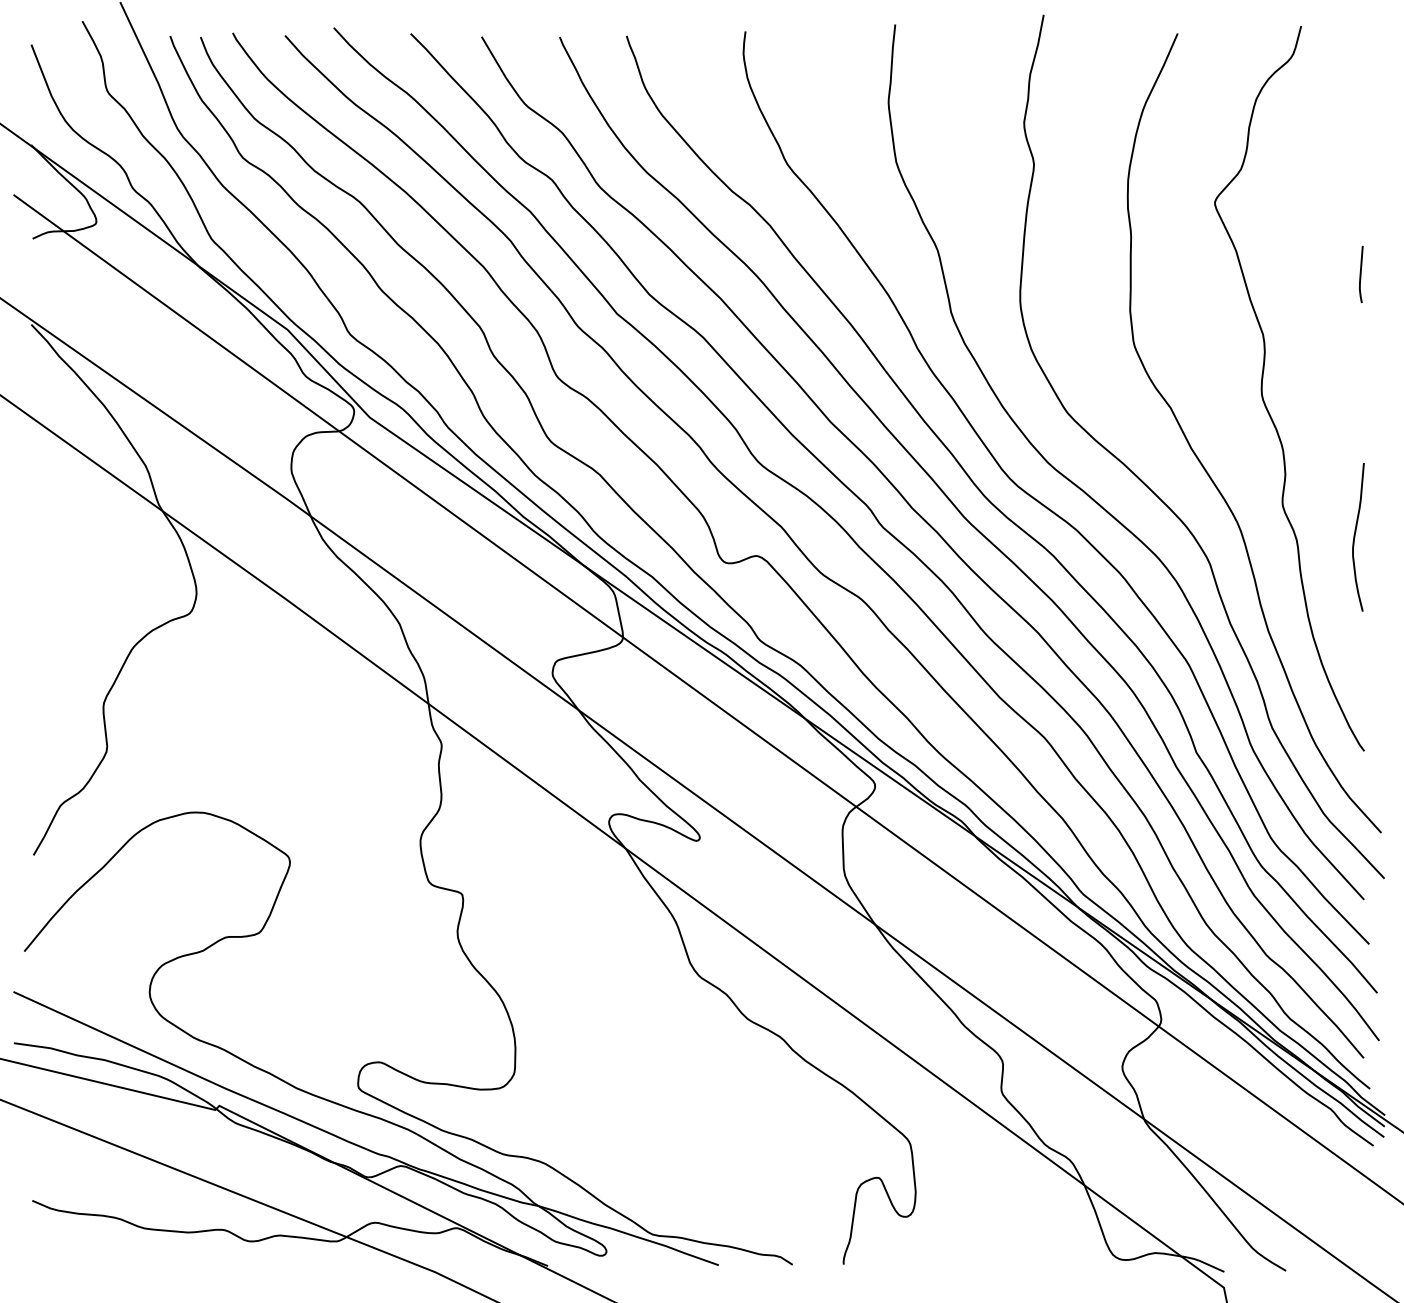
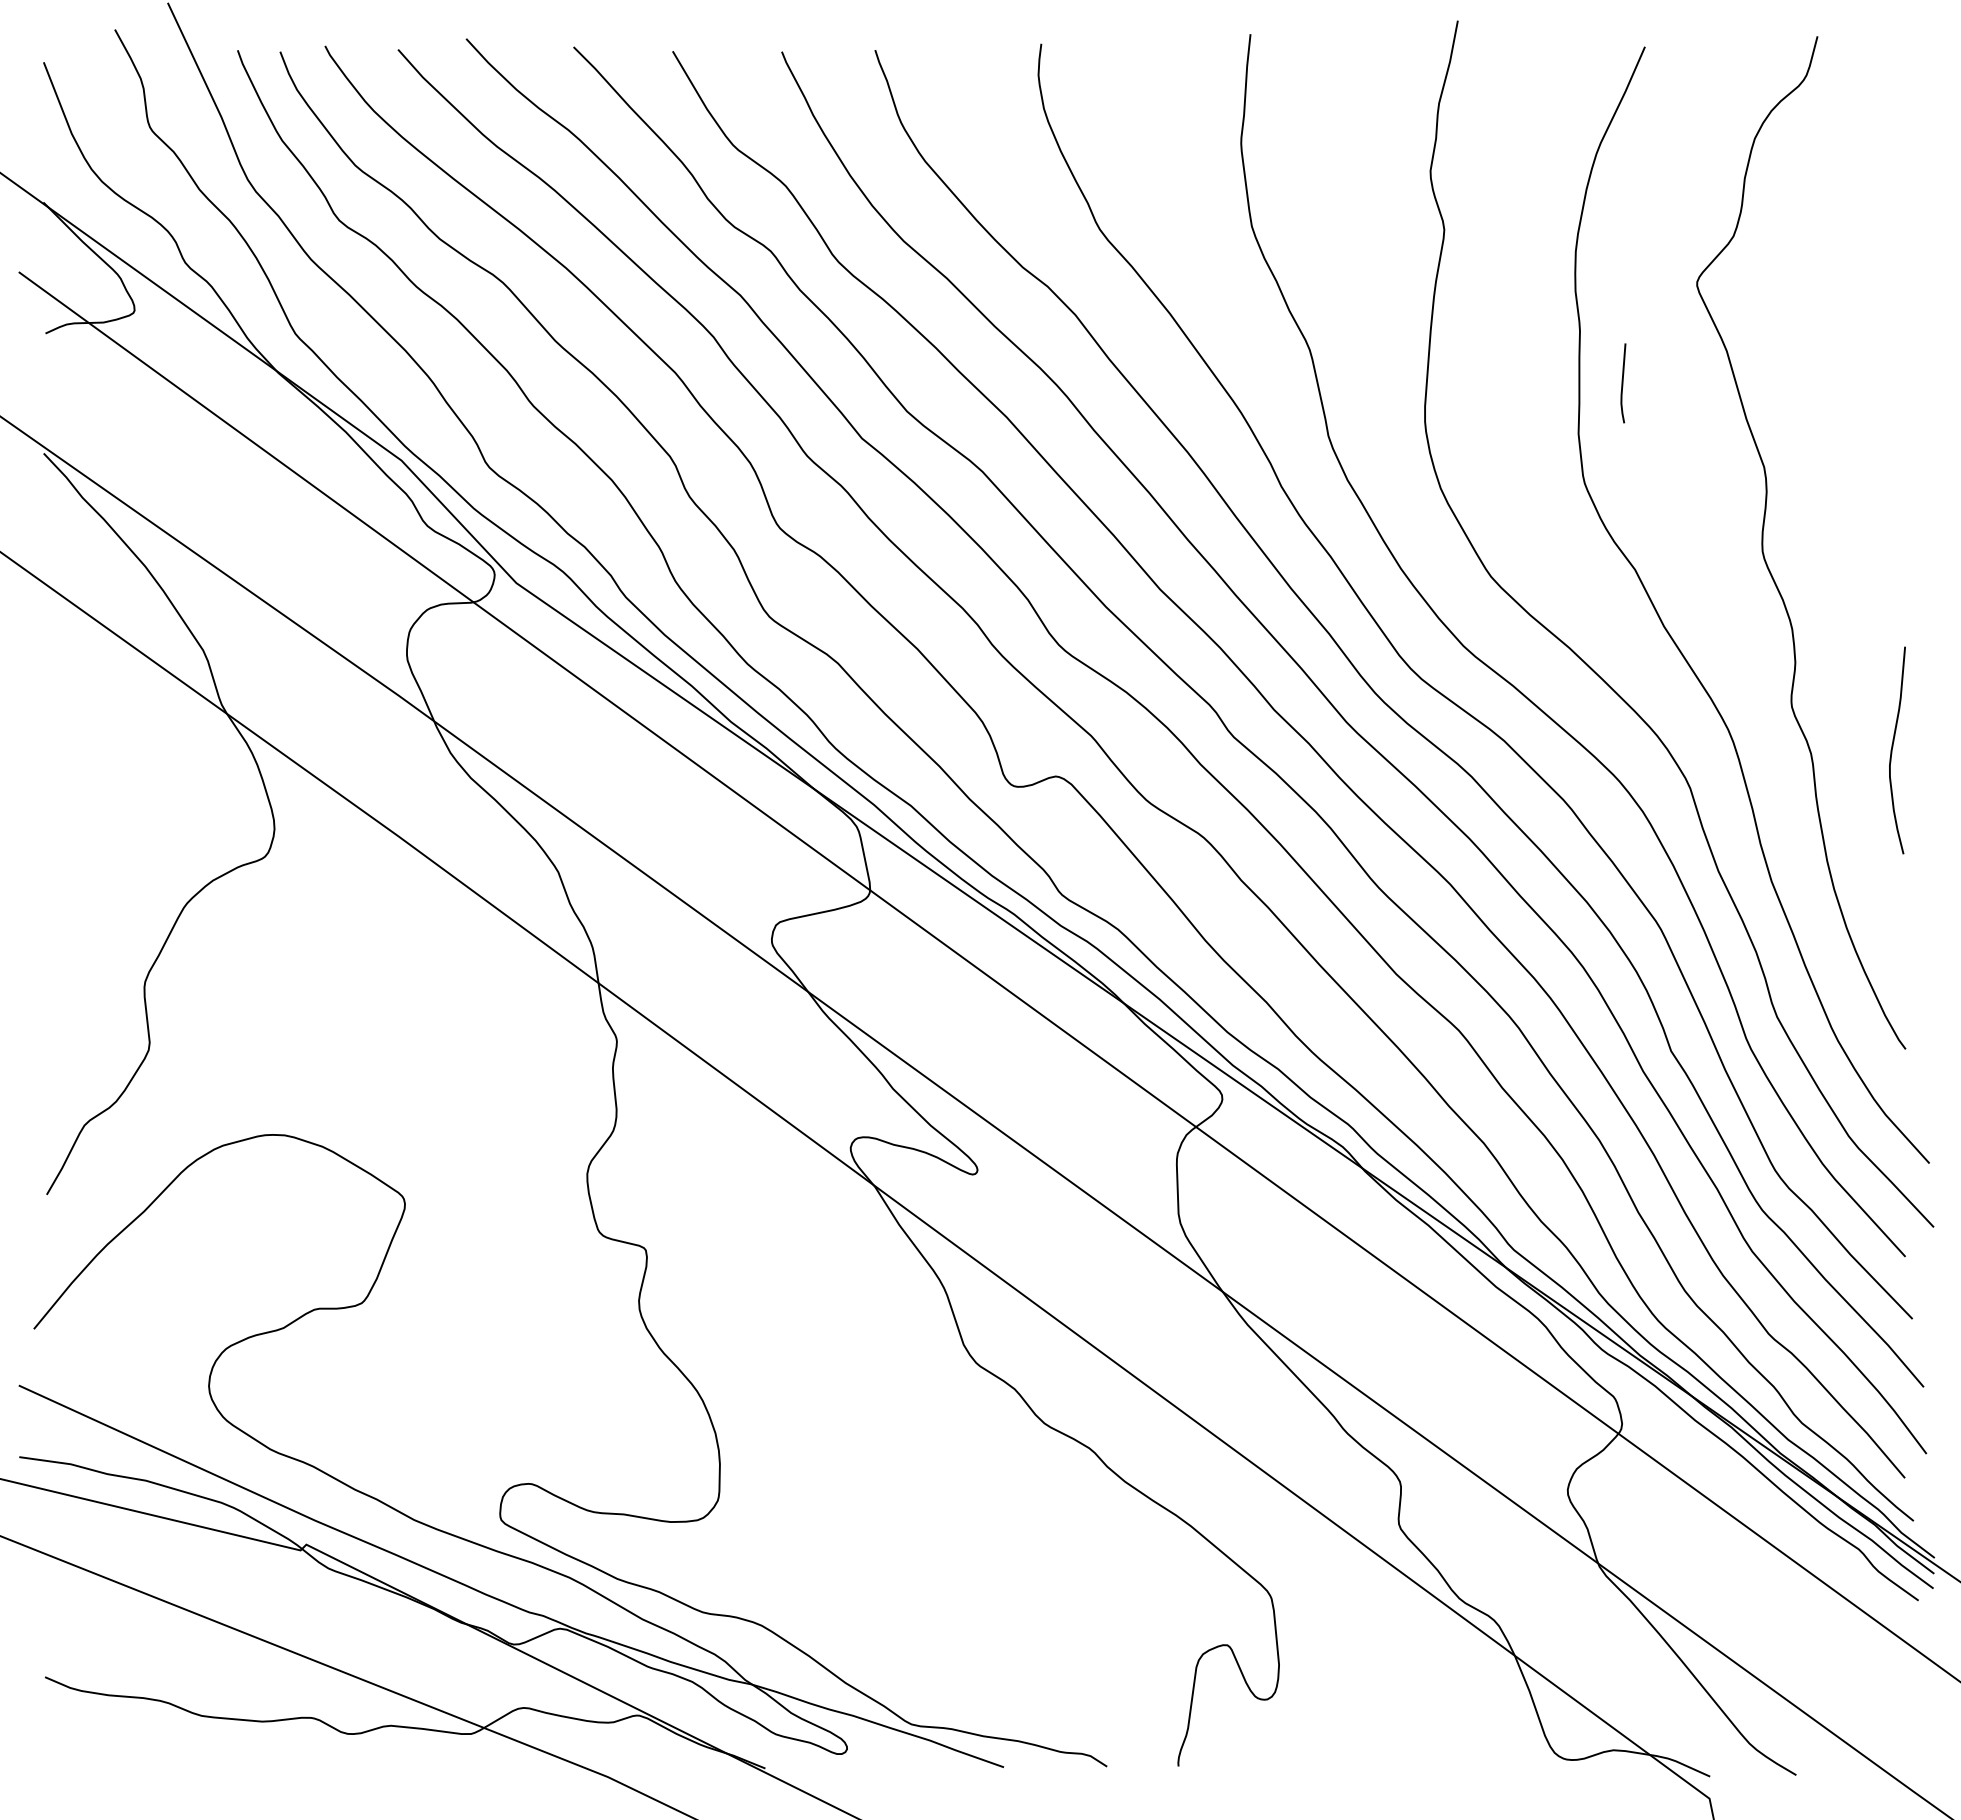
line: (1361, 274) -> (1623, 383), moved

